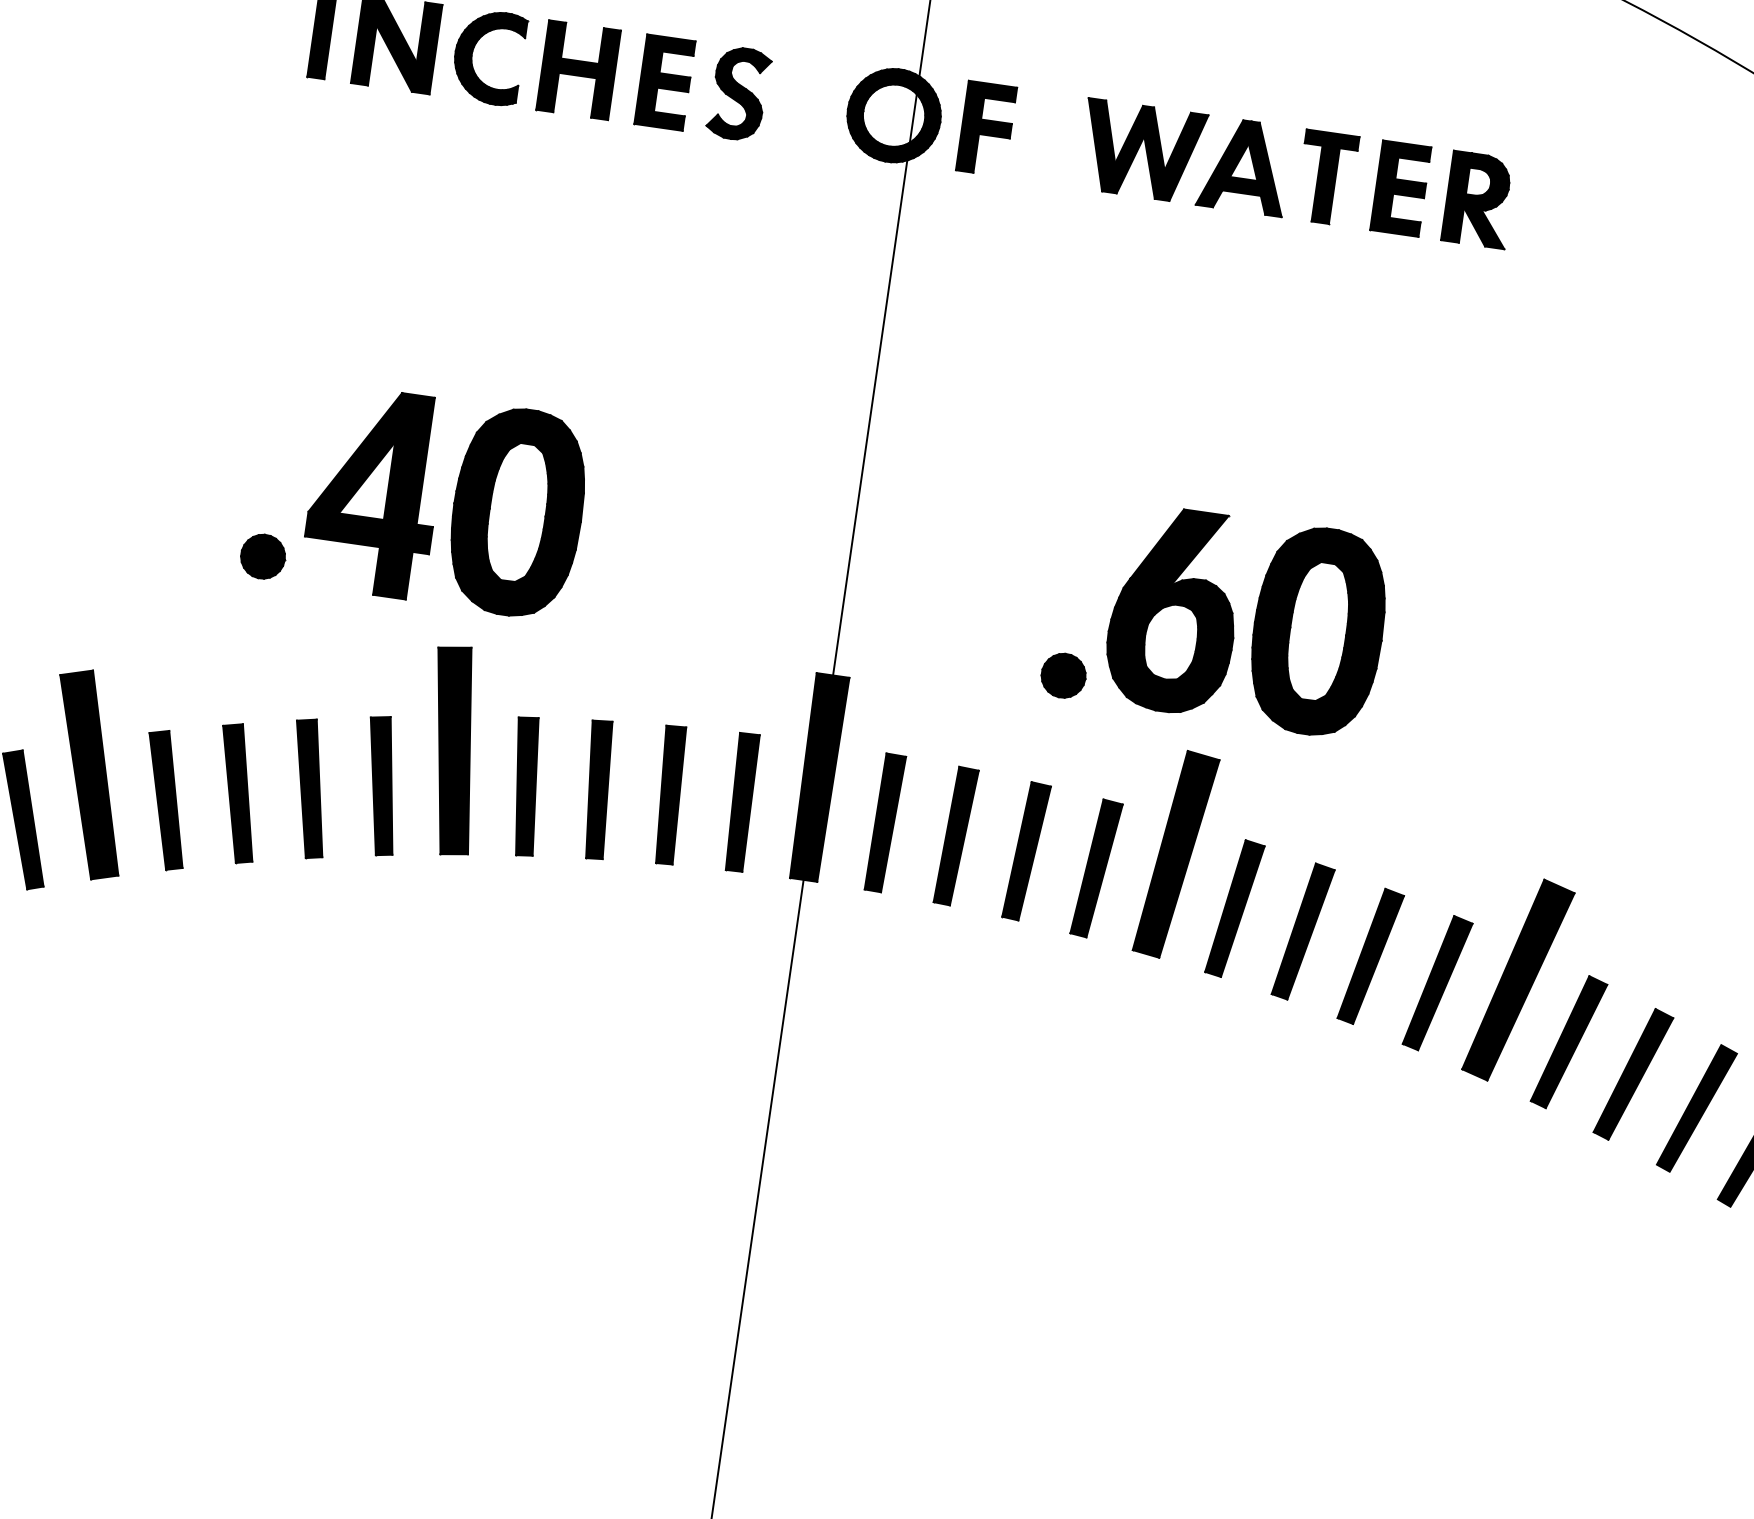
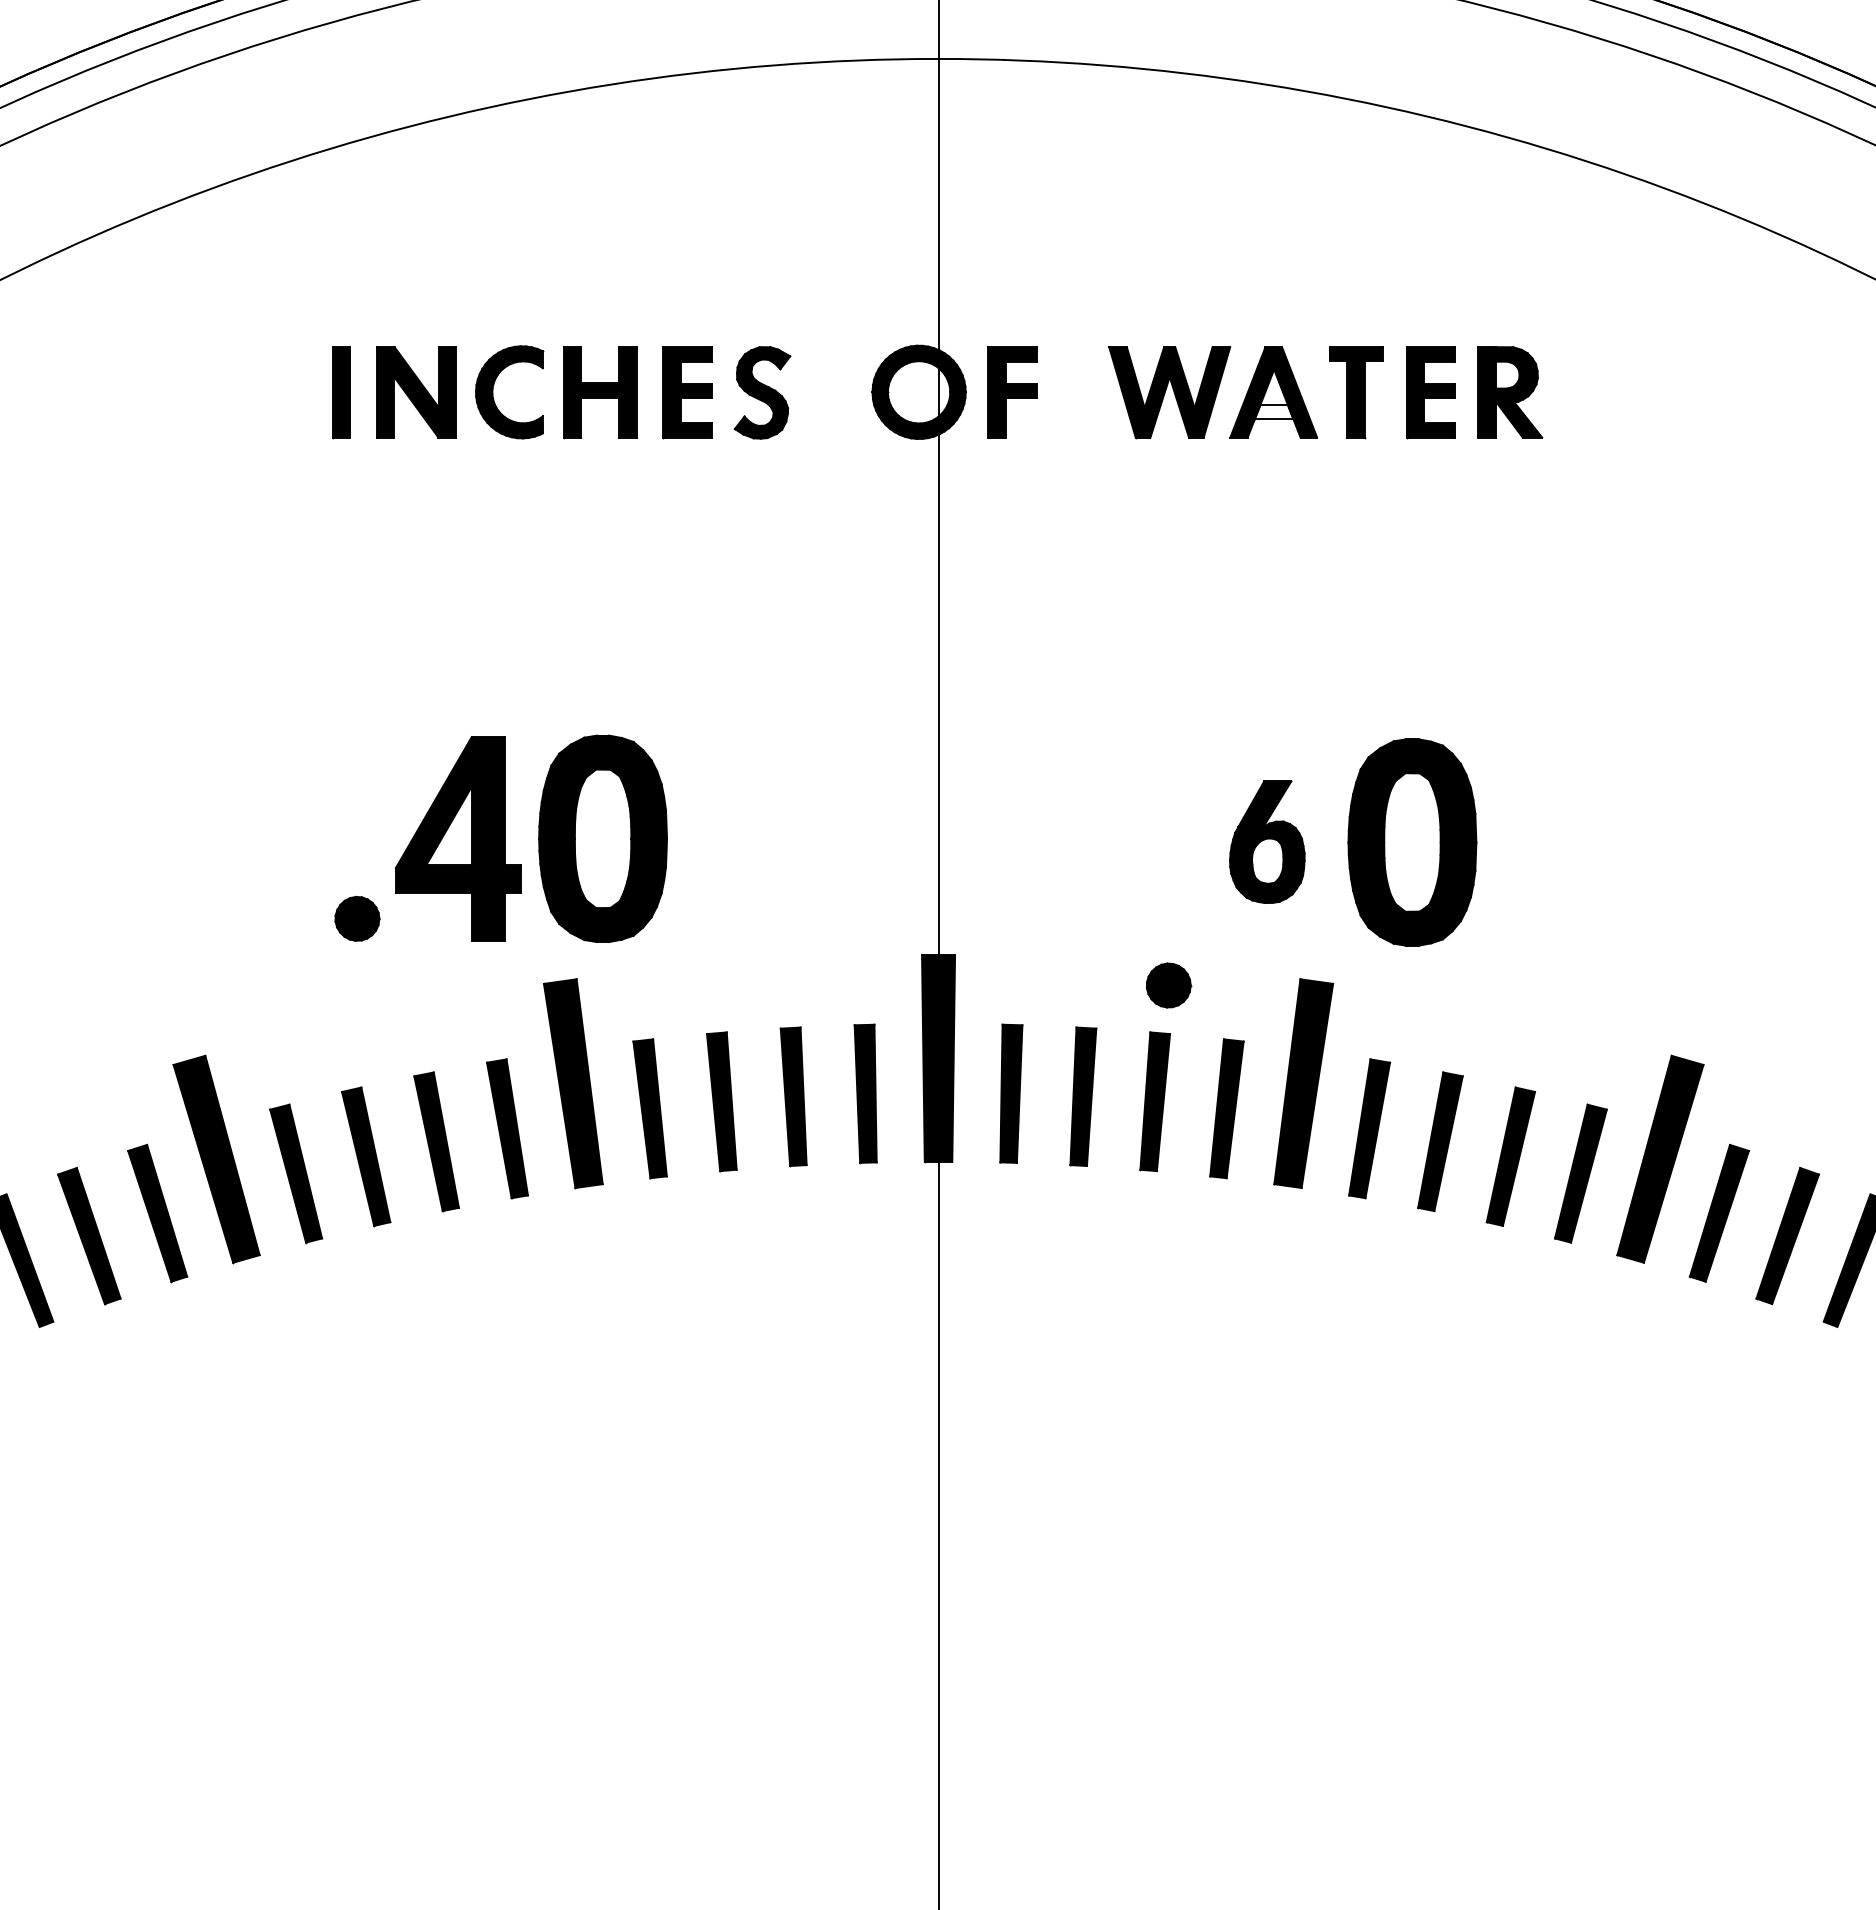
fill: (1242, 186) -> (1273, 412), removed
part: (1174, 609) -> (1267, 841), size x0.6
part: (1064, 675) -> (1169, 985), moved

